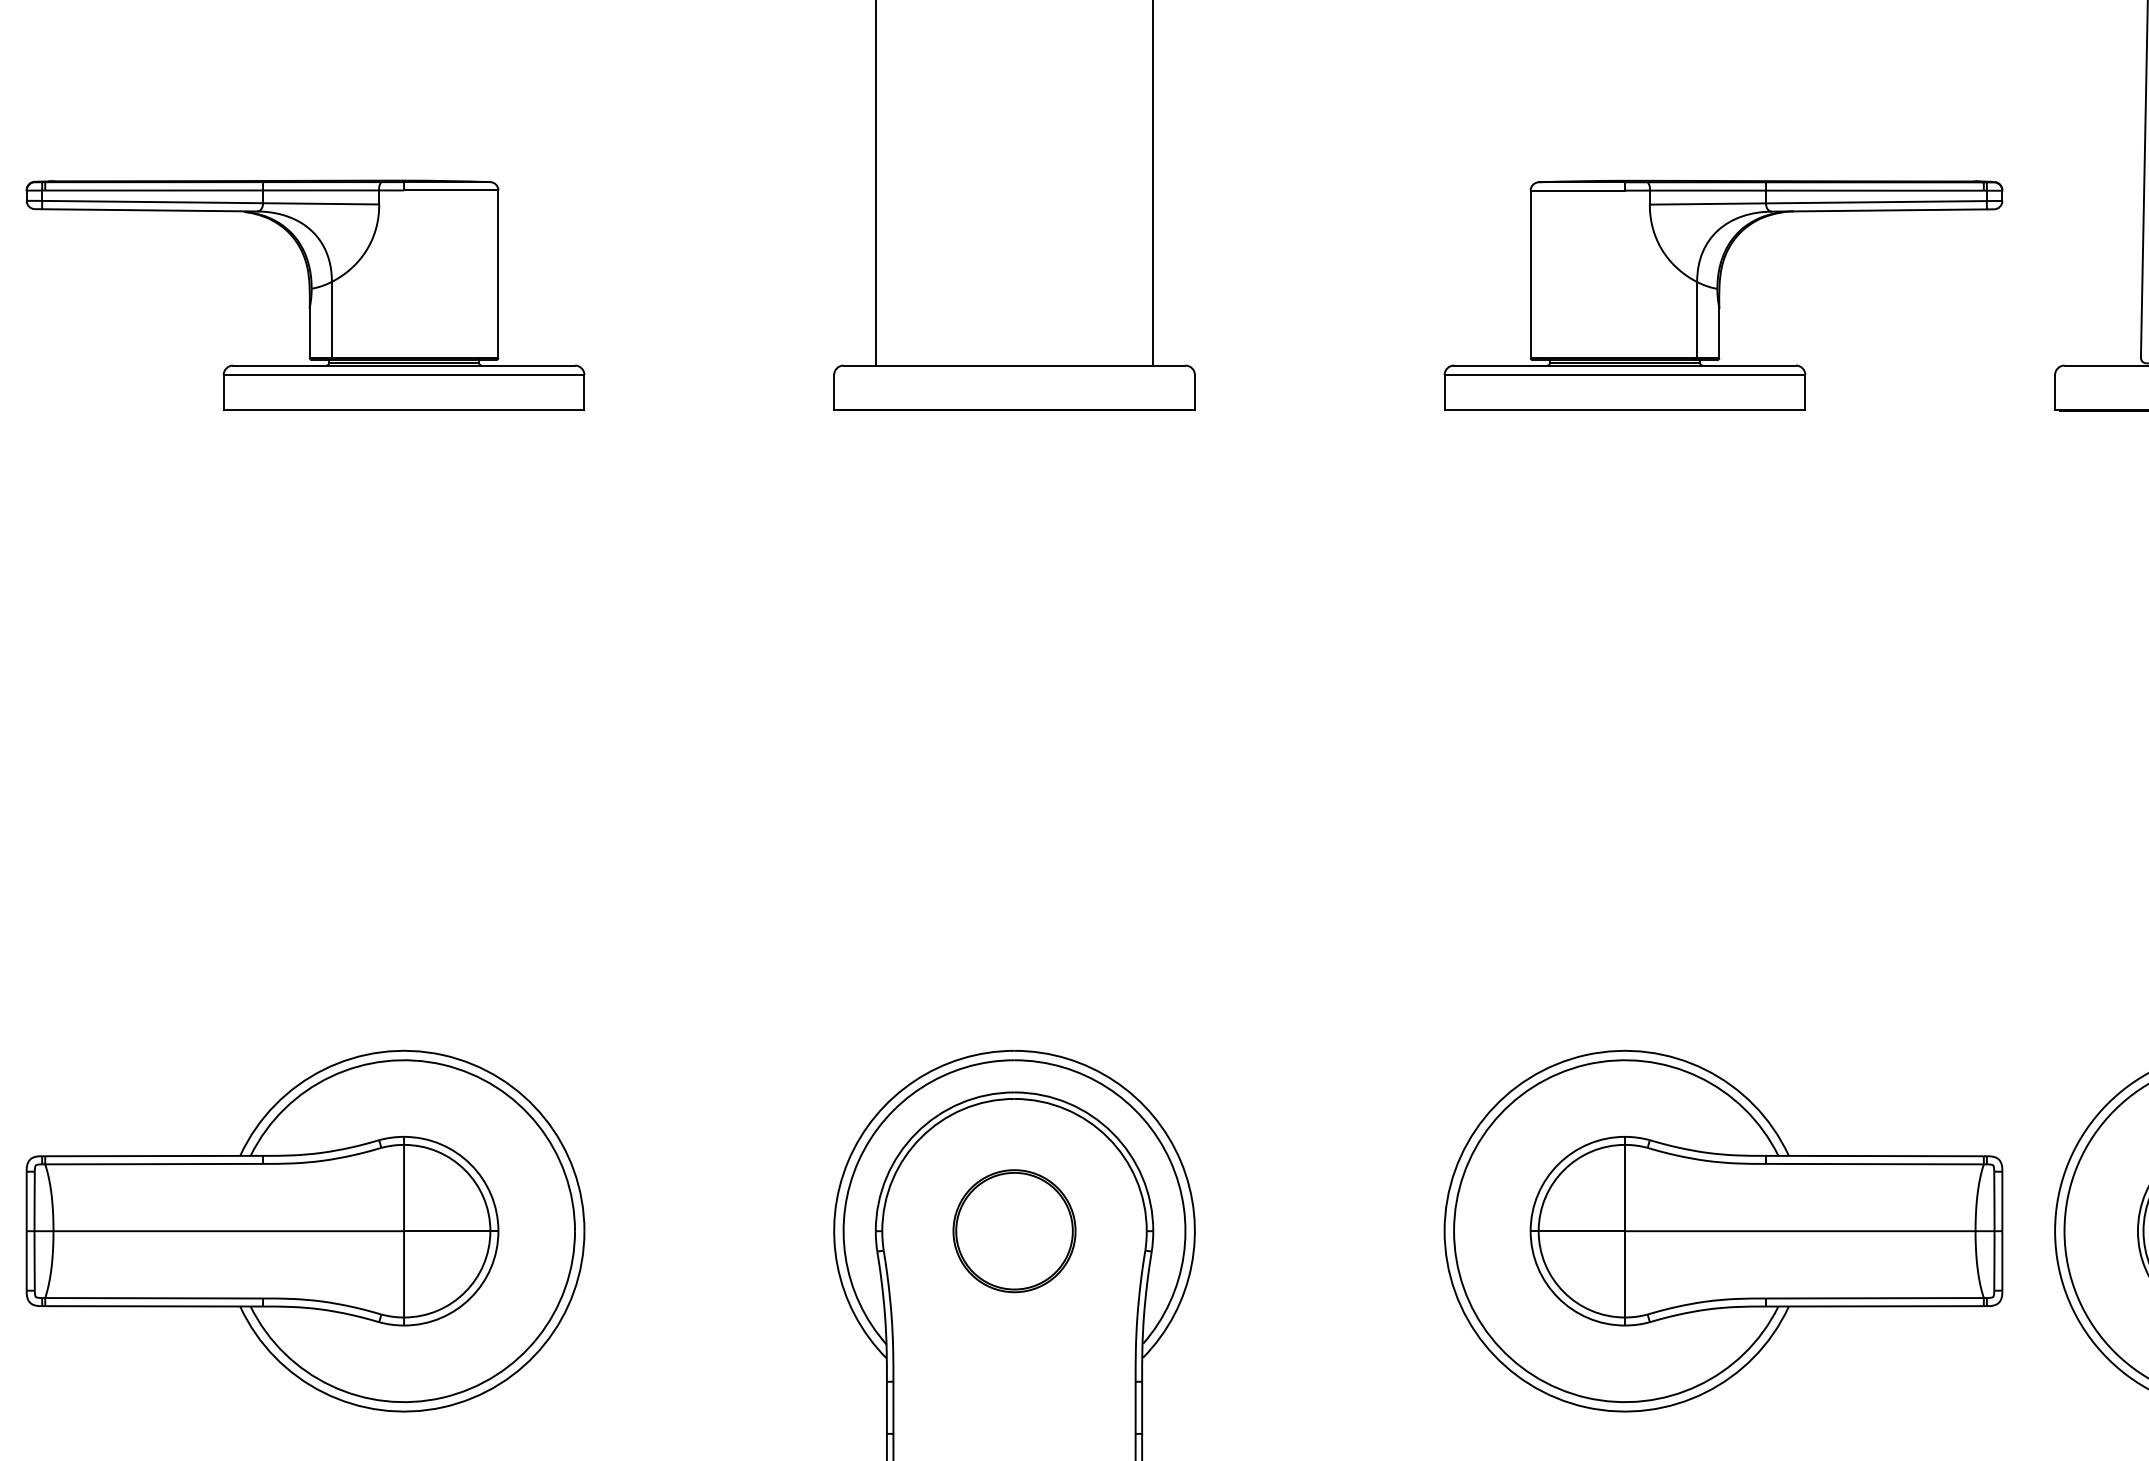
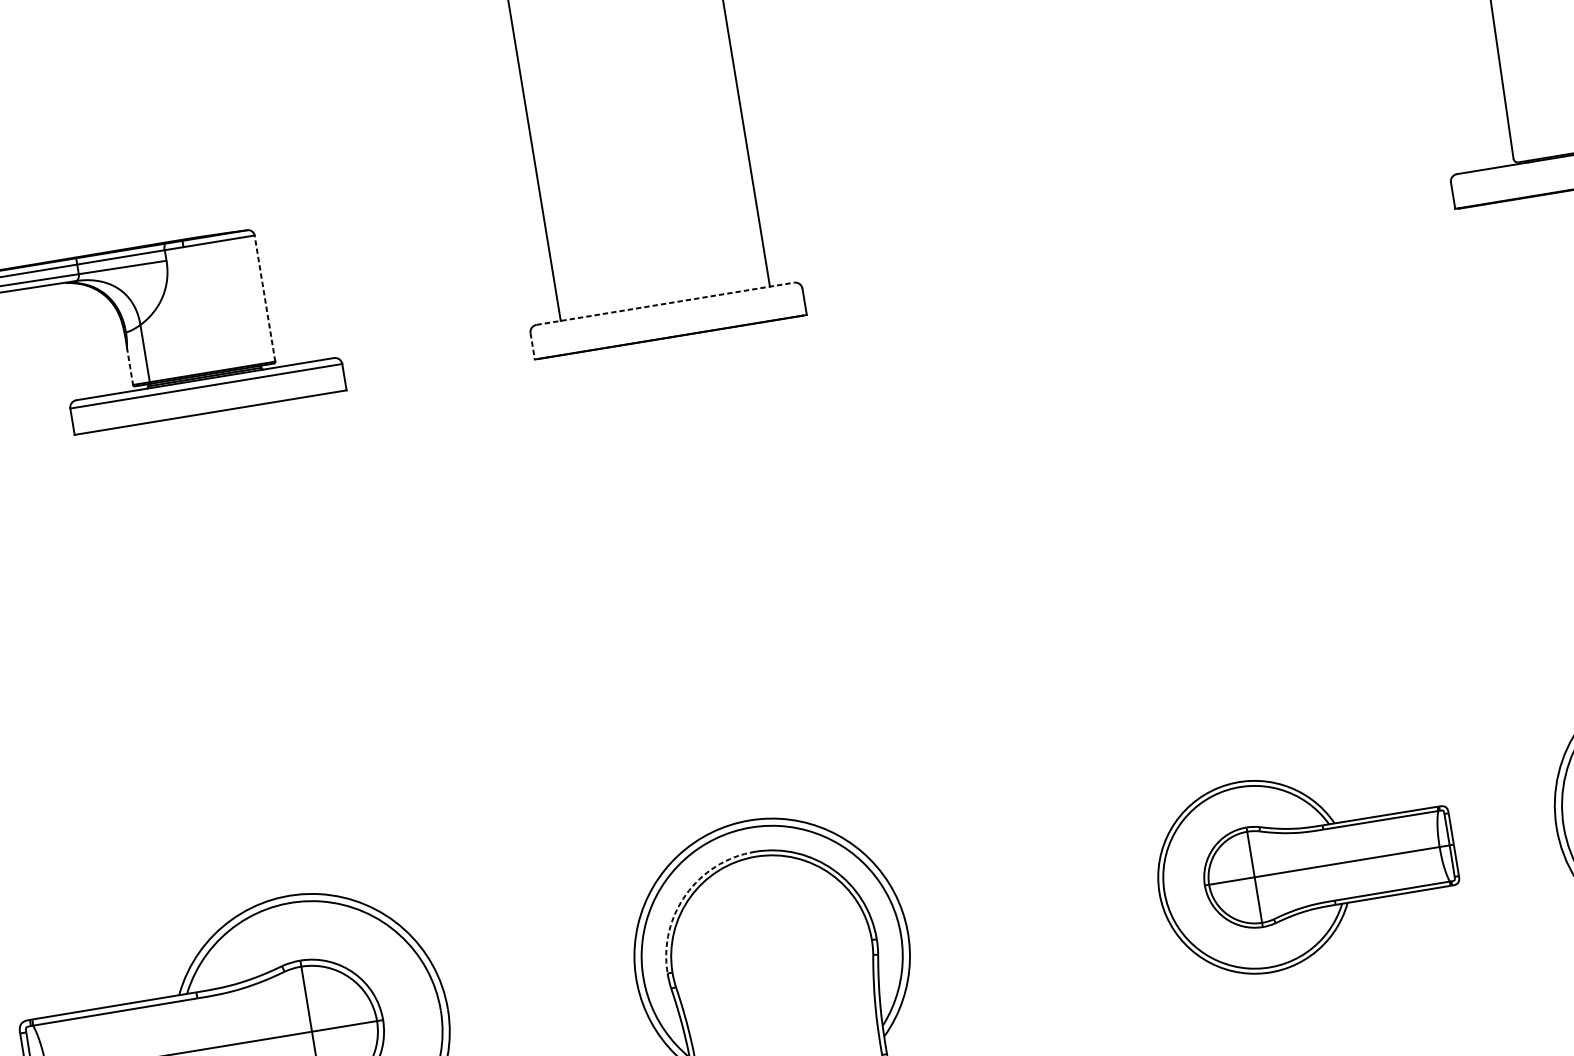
line: (498, 274) -> (265, 298), solid -> dashed
part: (1723, 294) -> (1191, 162), removed
line: (309, 332) -> (129, 365), solid -> dashed
line: (1014, 365) -> (665, 303), solid -> dashed
line: (834, 392) -> (532, 346), solid -> dashed
arc: (916, 1133) -> (686, 894), solid -> dashed
part: (1723, 1230) -> (1306, 868), size x0.7
part: (1014, 1231) -> (772, 956), removed

